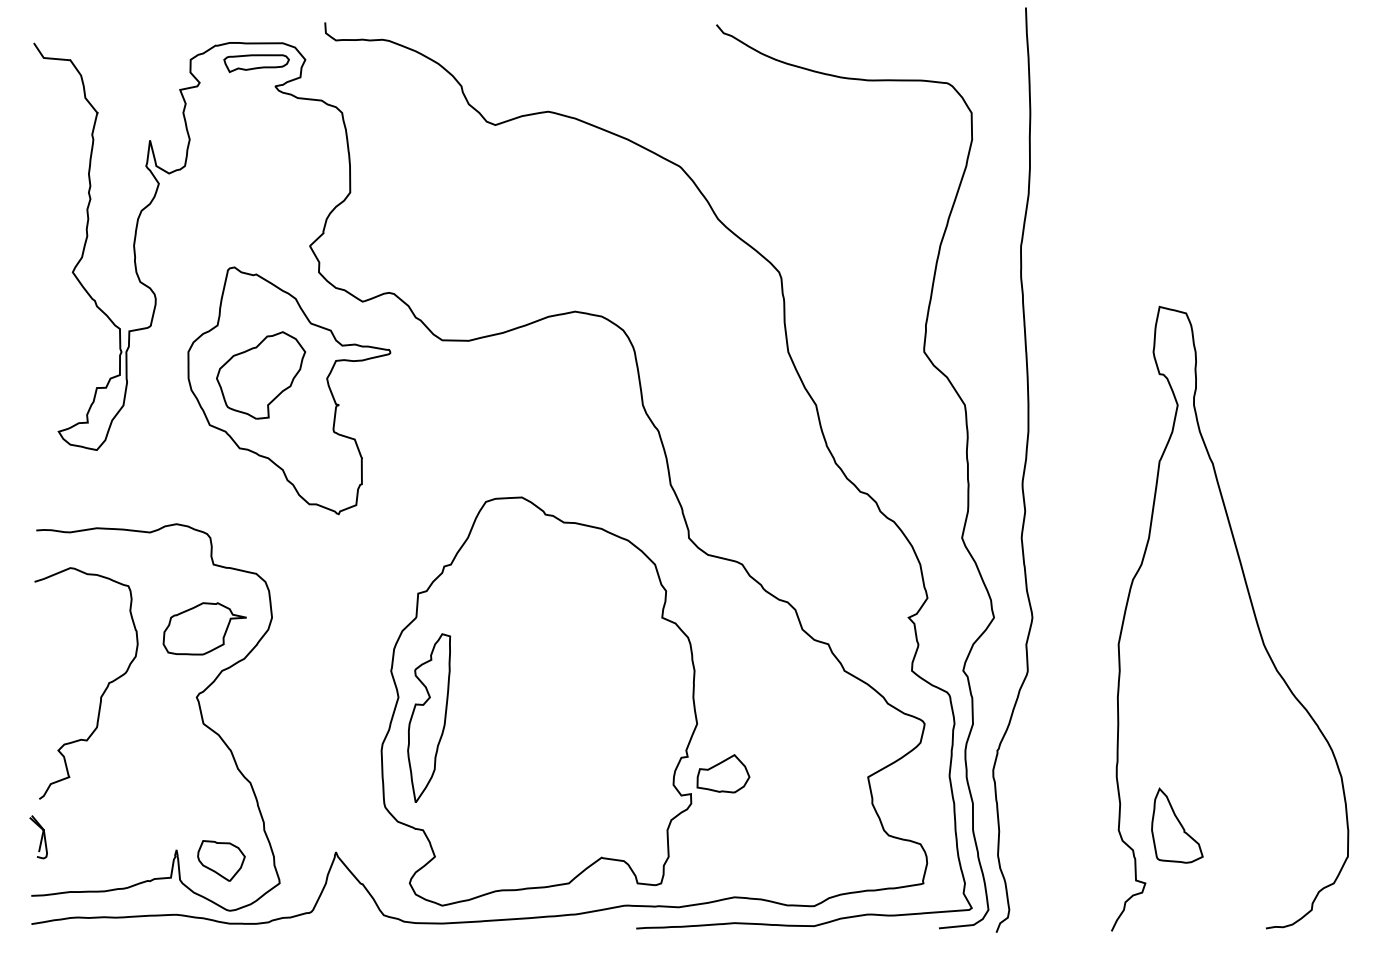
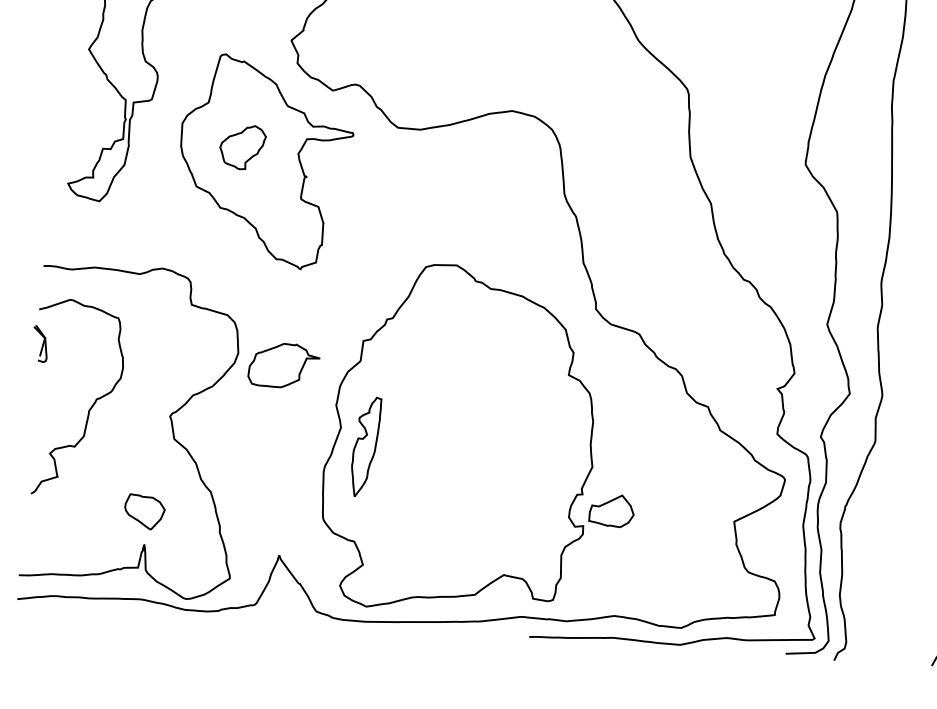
part: (261, 375) -> (243, 147), size x0.6
part: (204, 628) -> (283, 365), moved
part: (429, 717) -> (366, 446), size x0.7
part: (38, 837) -> (40, 344), moved
part: (221, 860) -> (144, 511), moved

